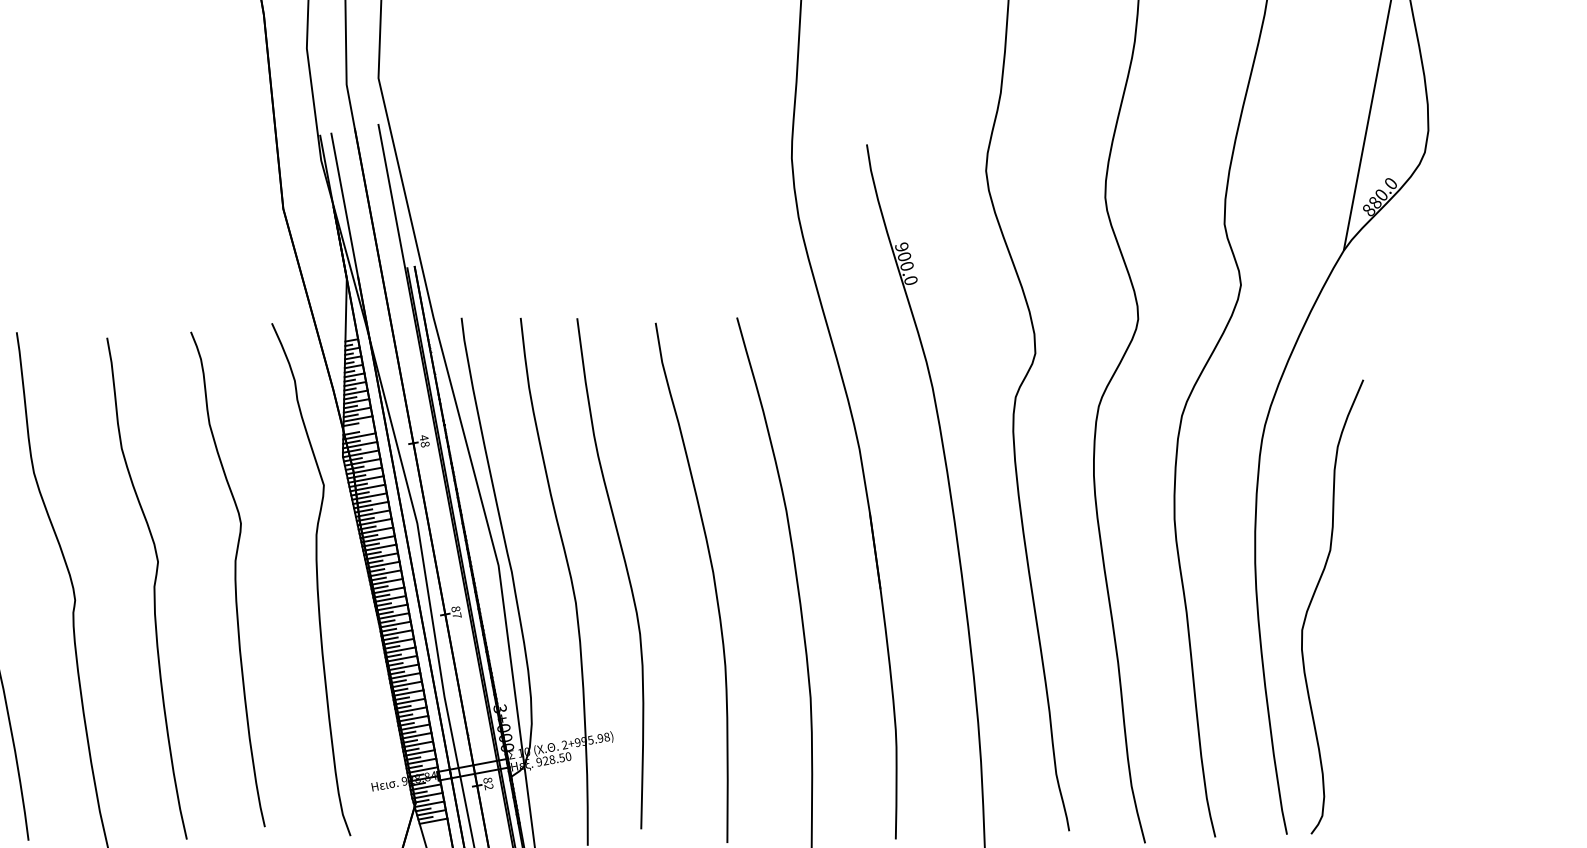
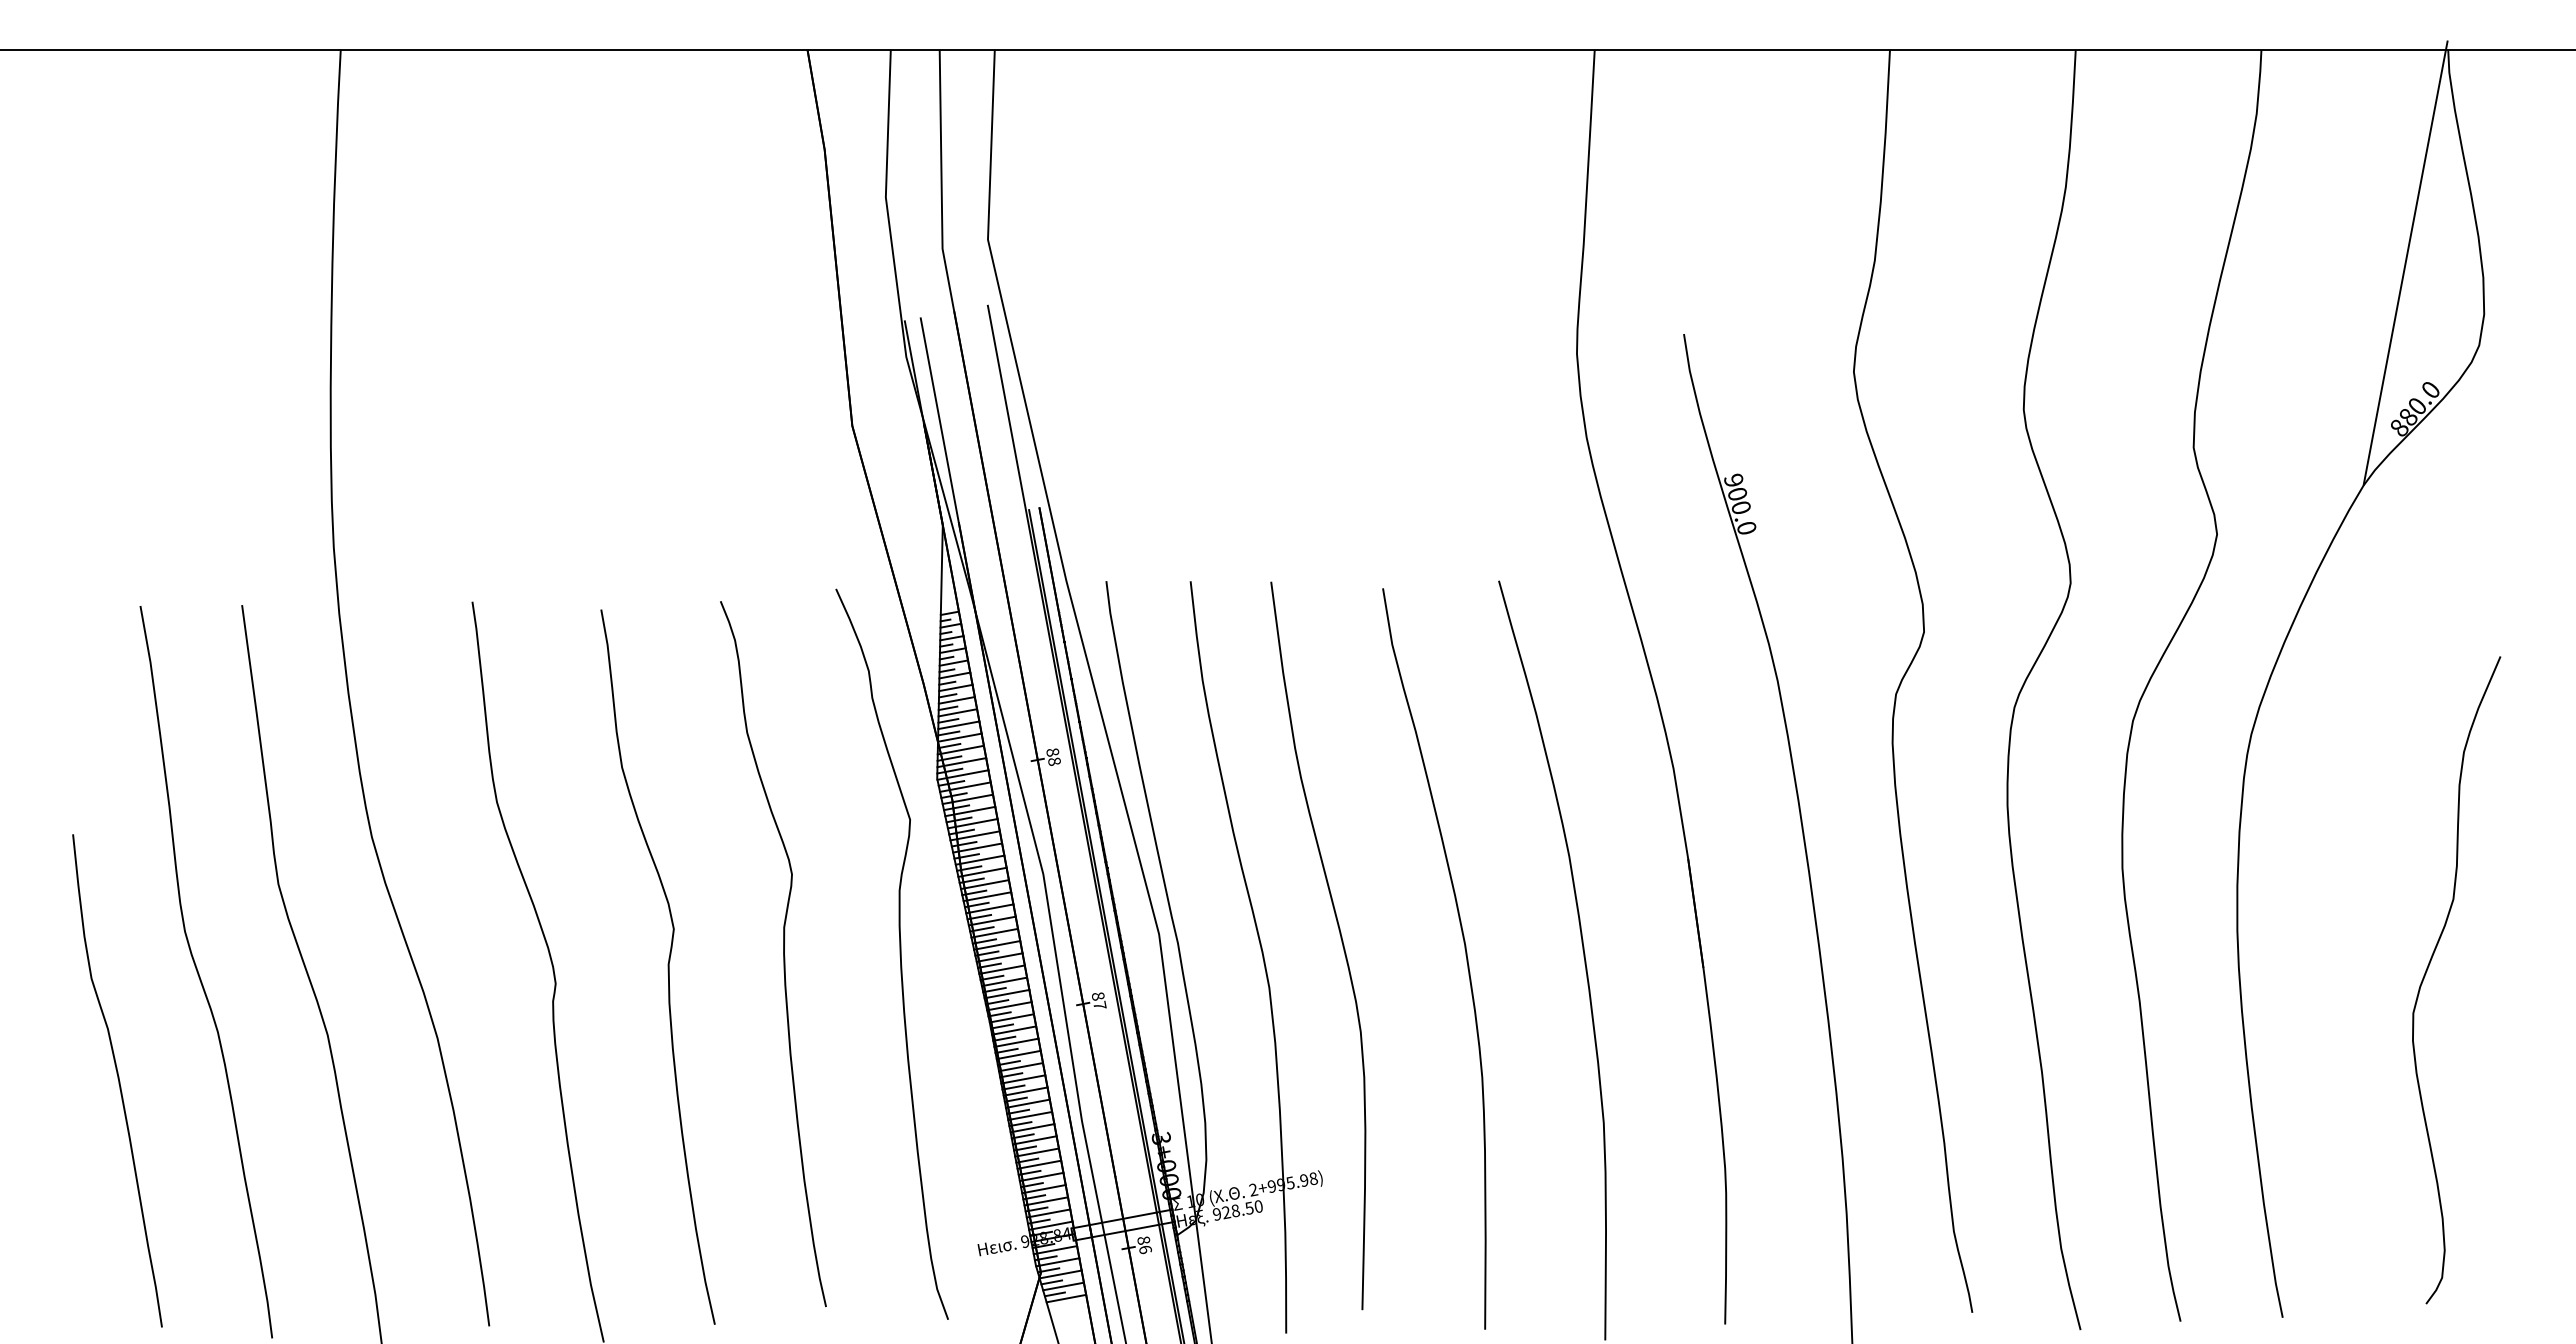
line: (358, 427) -> (959, 737), added
text: (423, 438) -> (1052, 752), 48 -> 88
curve: (1312, 600) -> (2427, 971), moved
text: (488, 786) -> (1144, 1249), 82 -> 86

